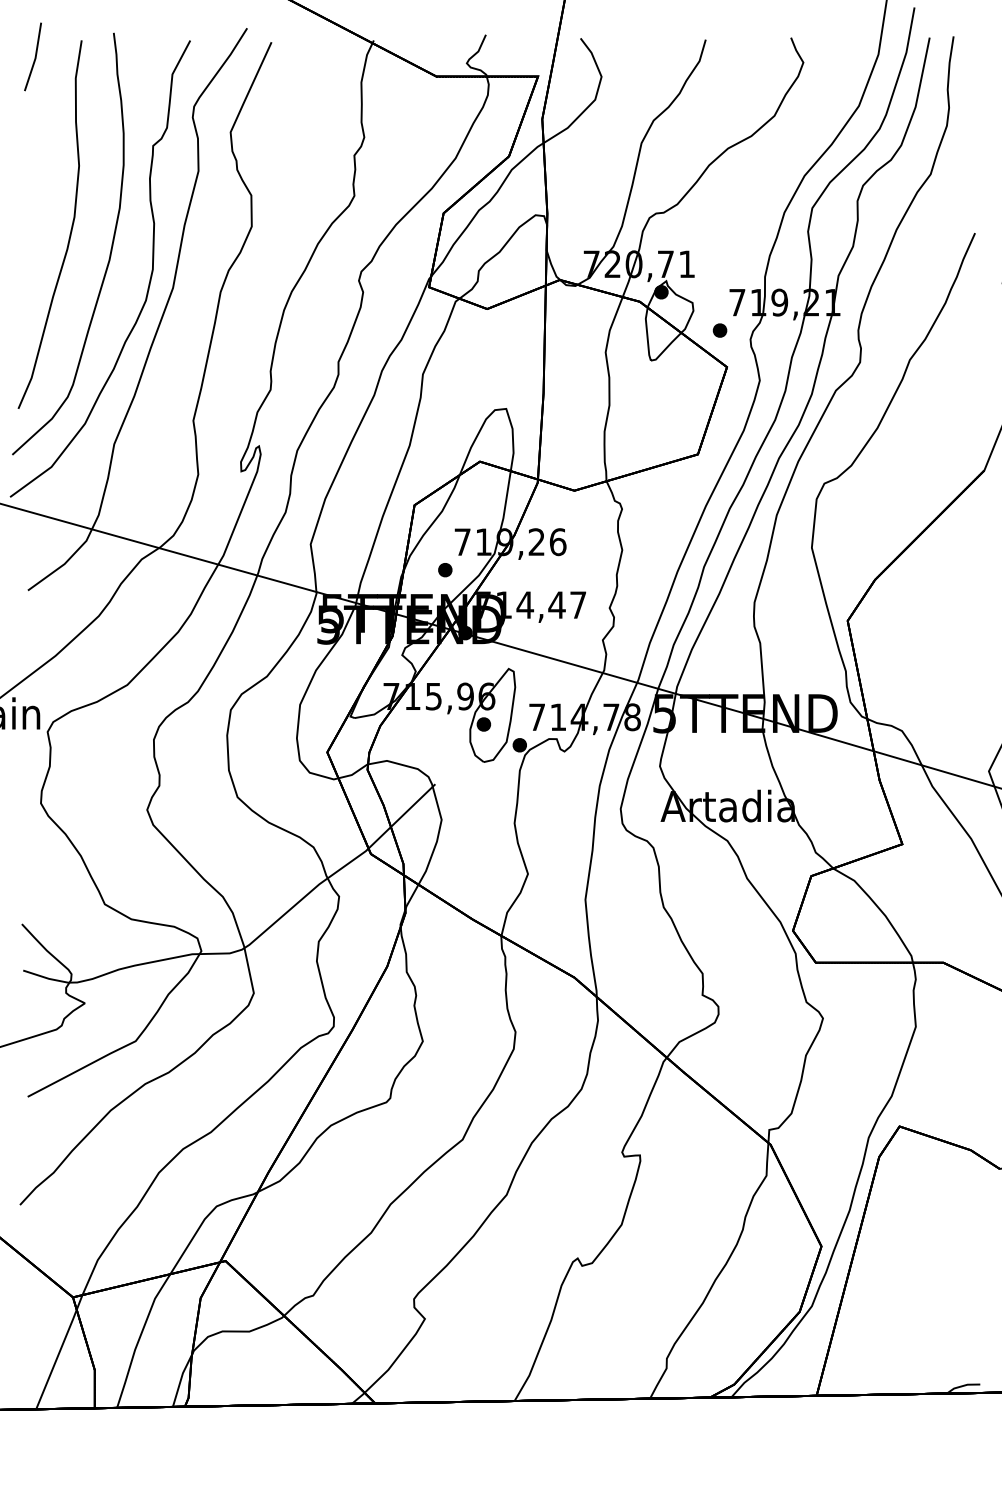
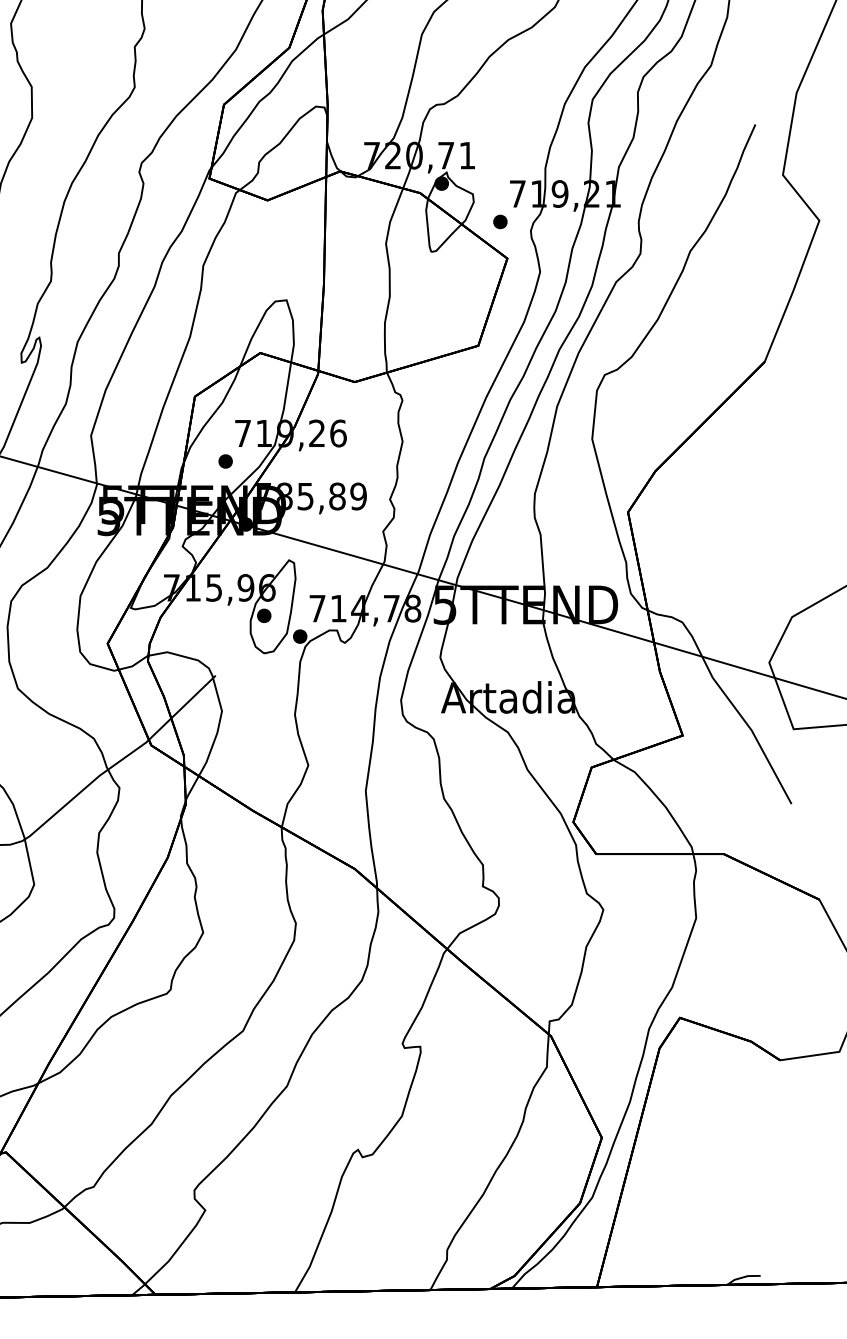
text: (541, 605) -> (321, 496), 714,47 -> 785,89

